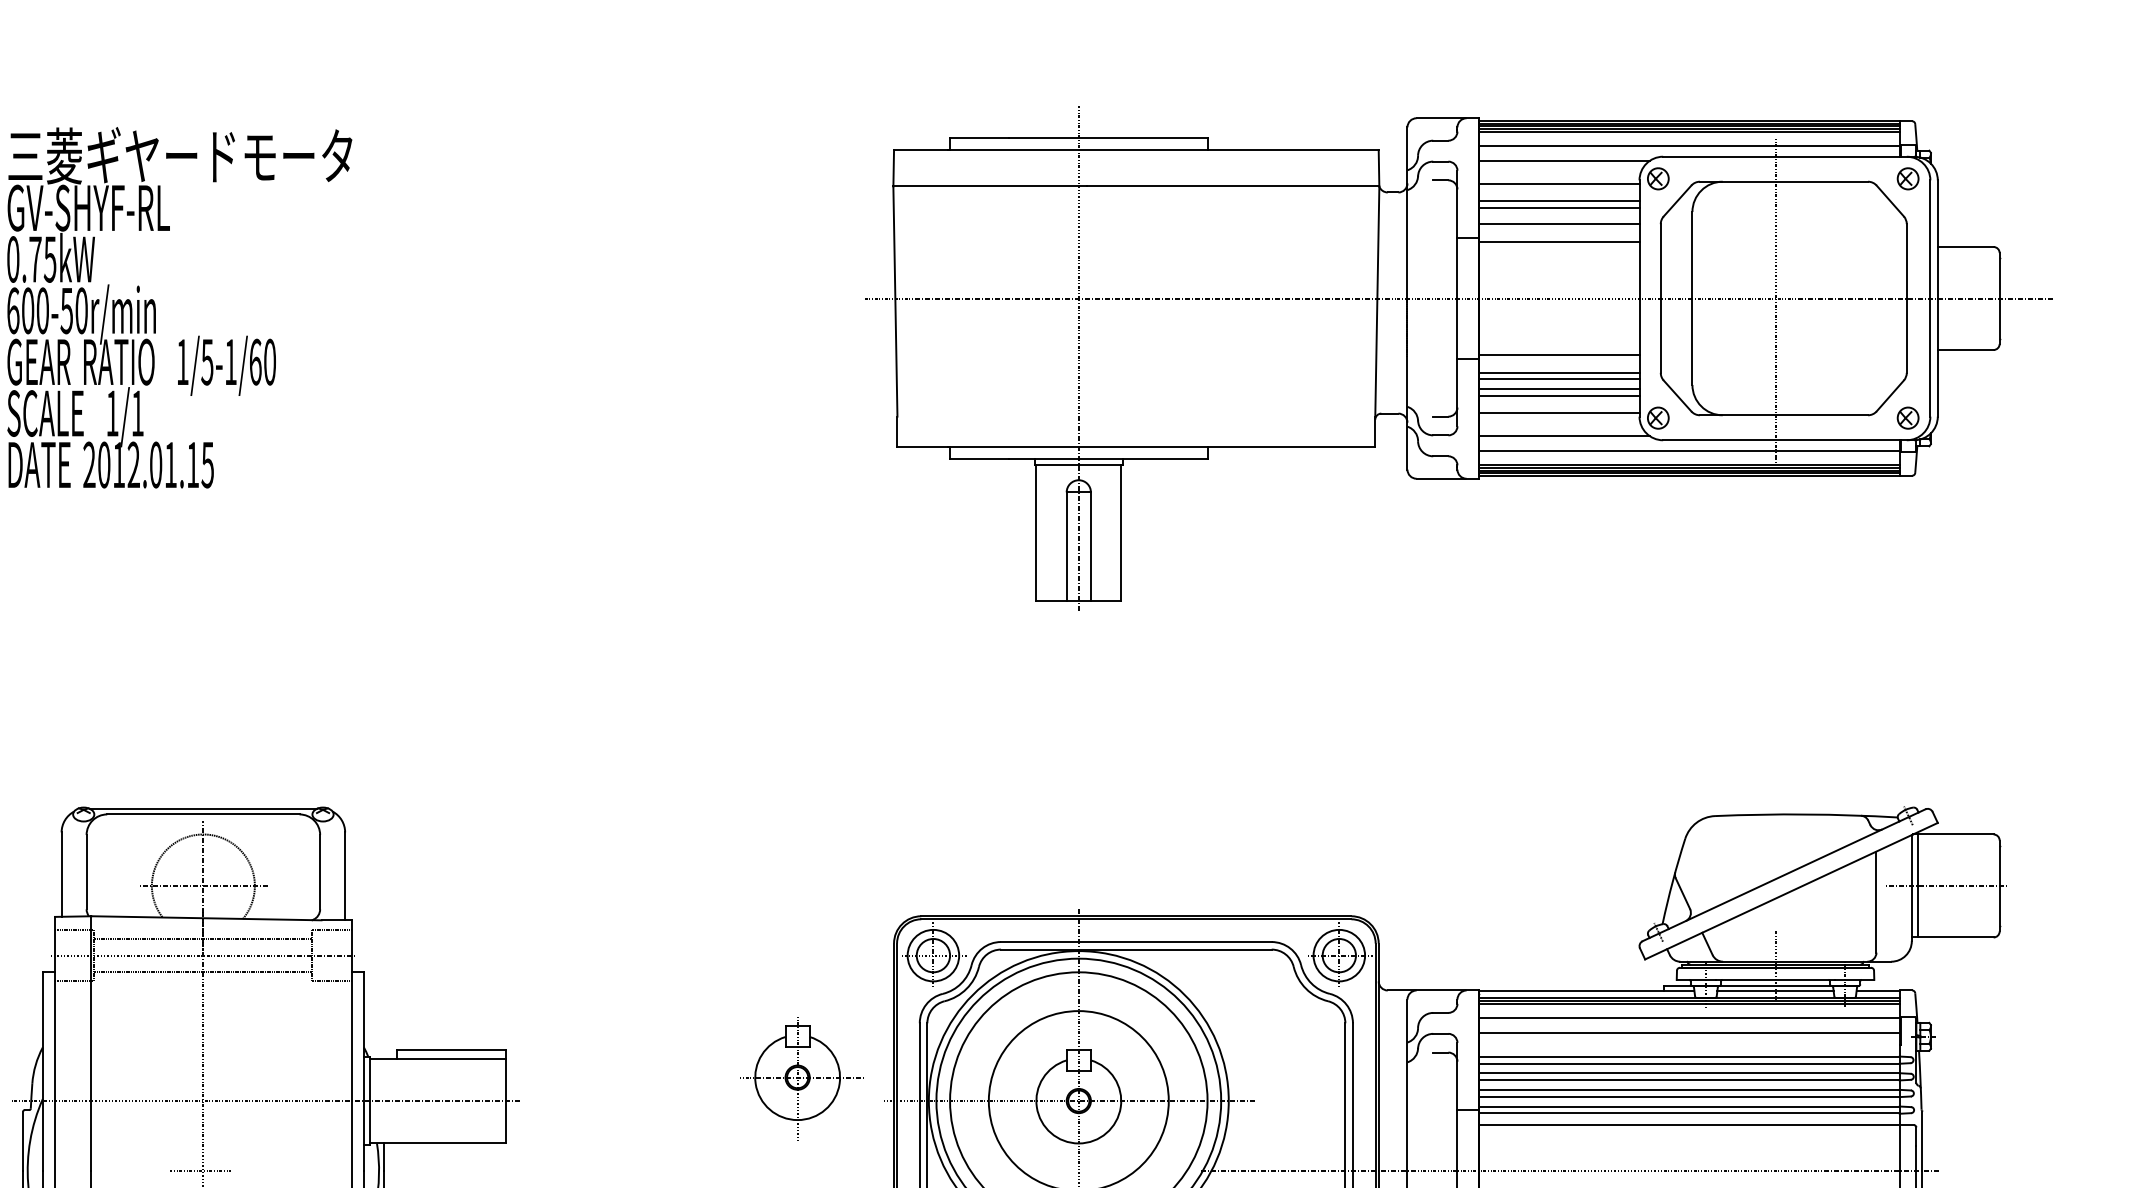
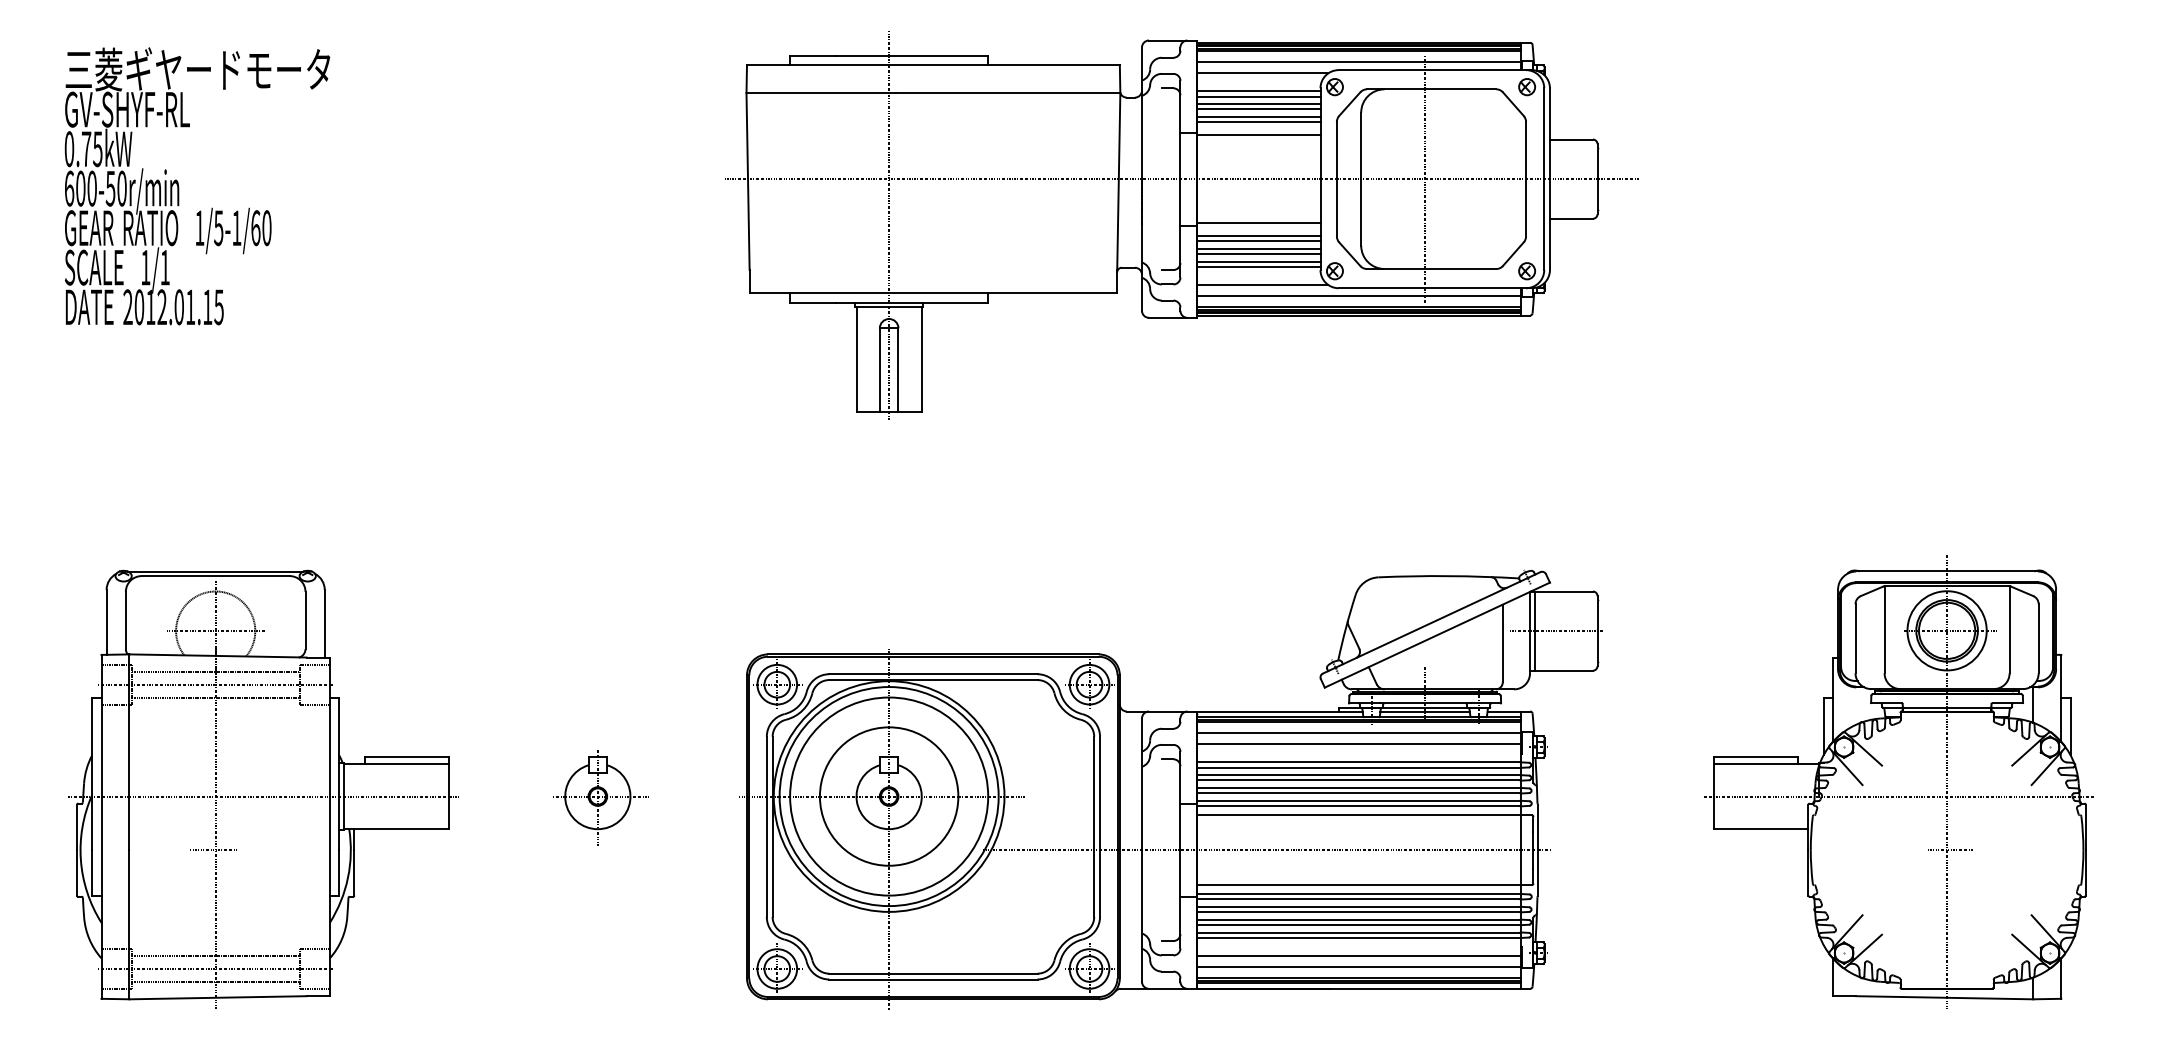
line: (1558, 191) -> (1258, 96), added
line: (1558, 218) -> (1258, 117), added
line: (1558, 405) -> (1258, 261), added
part: (801, 1078) -> (600, 797), moved

